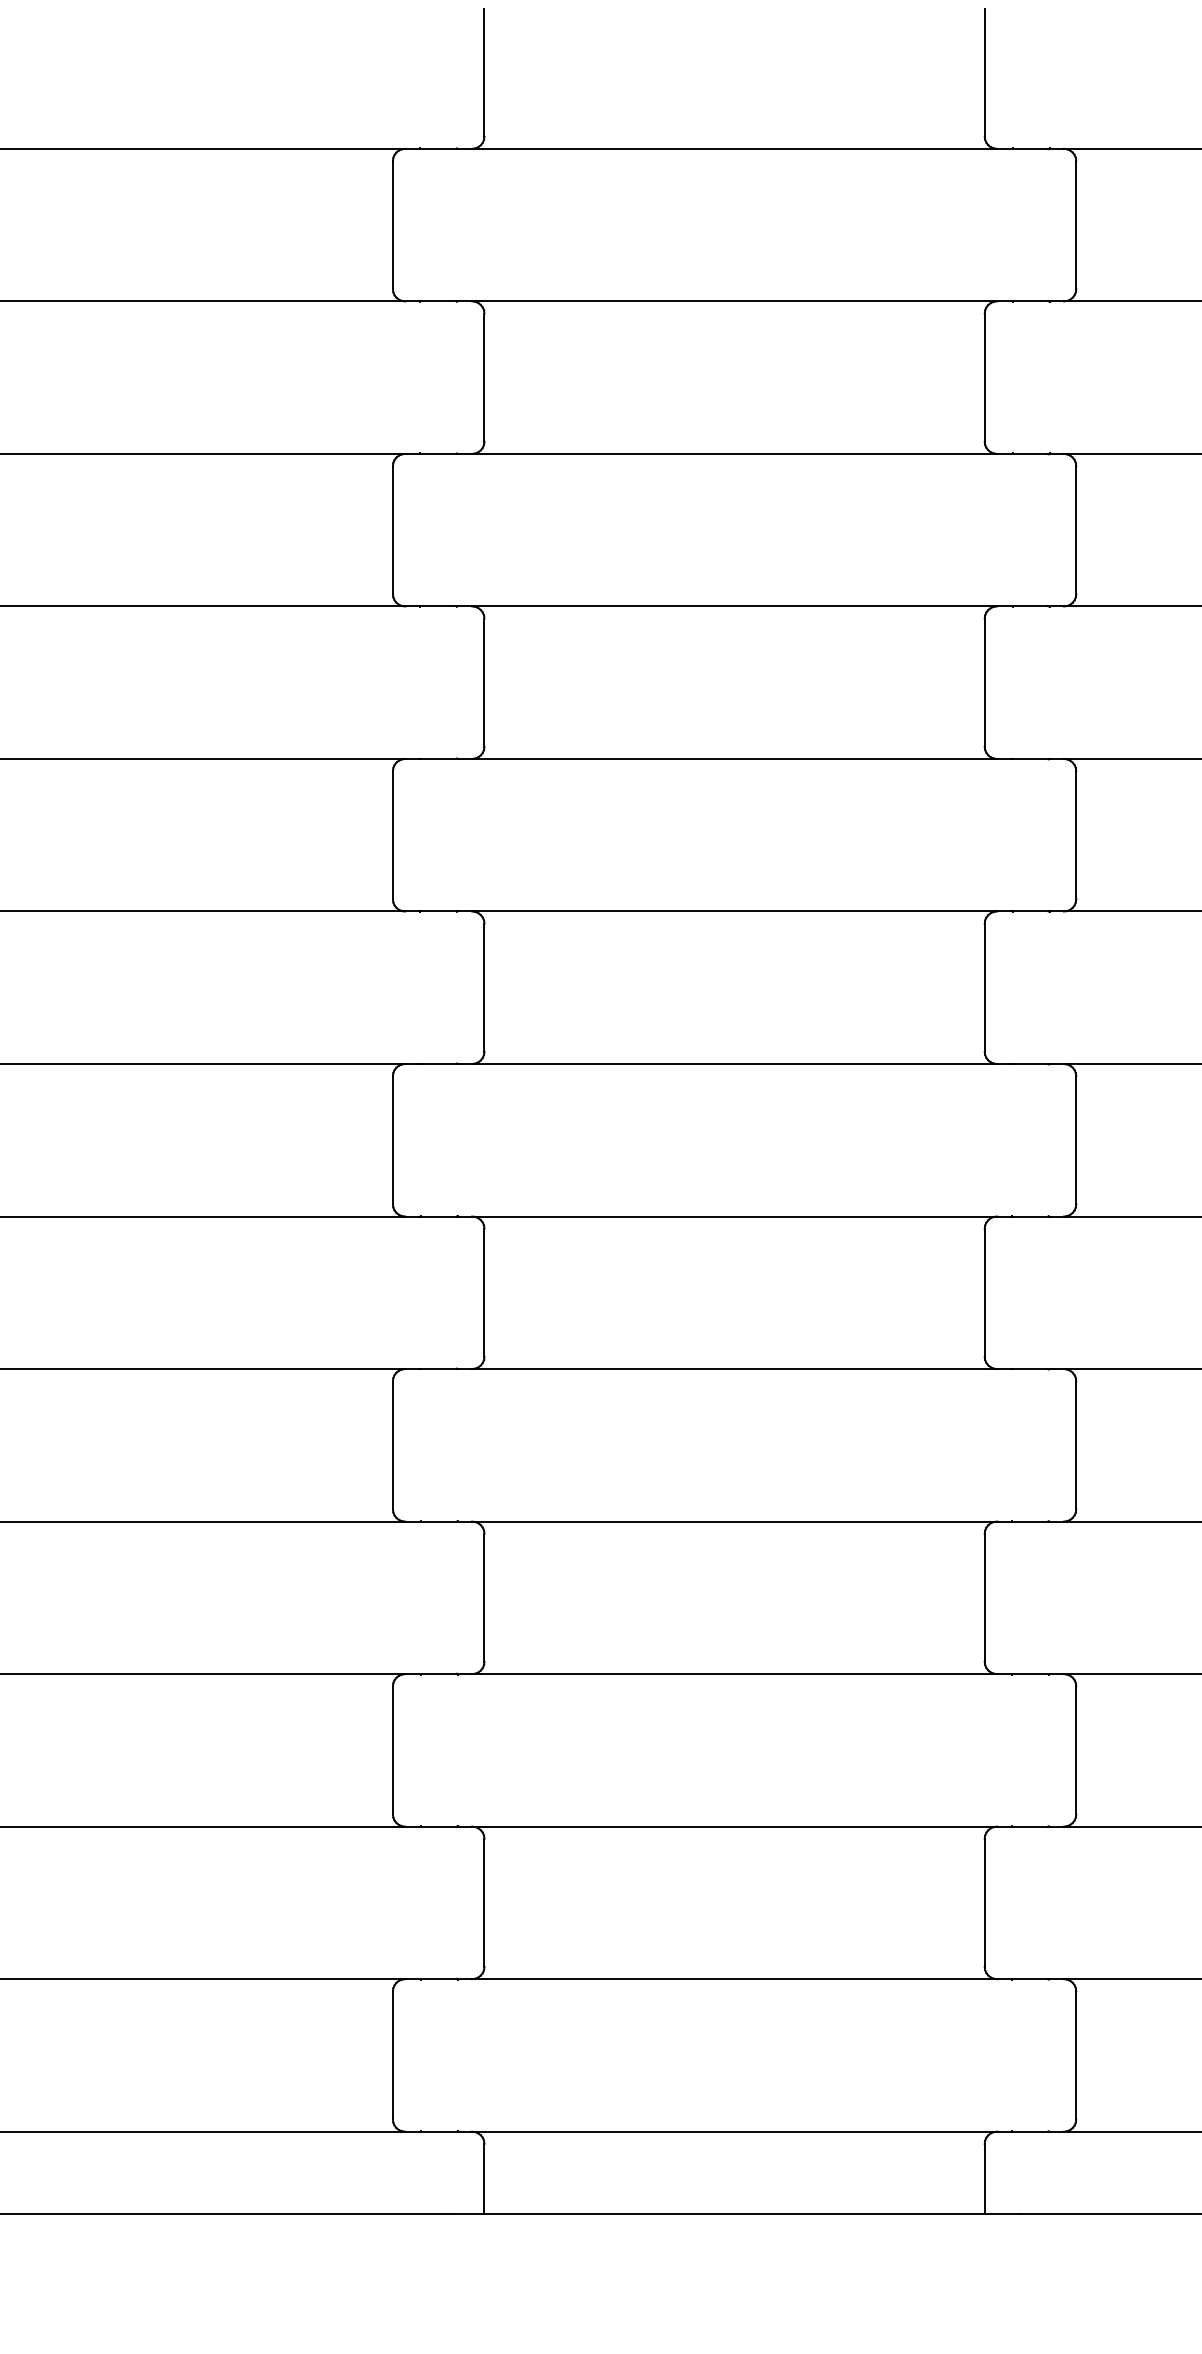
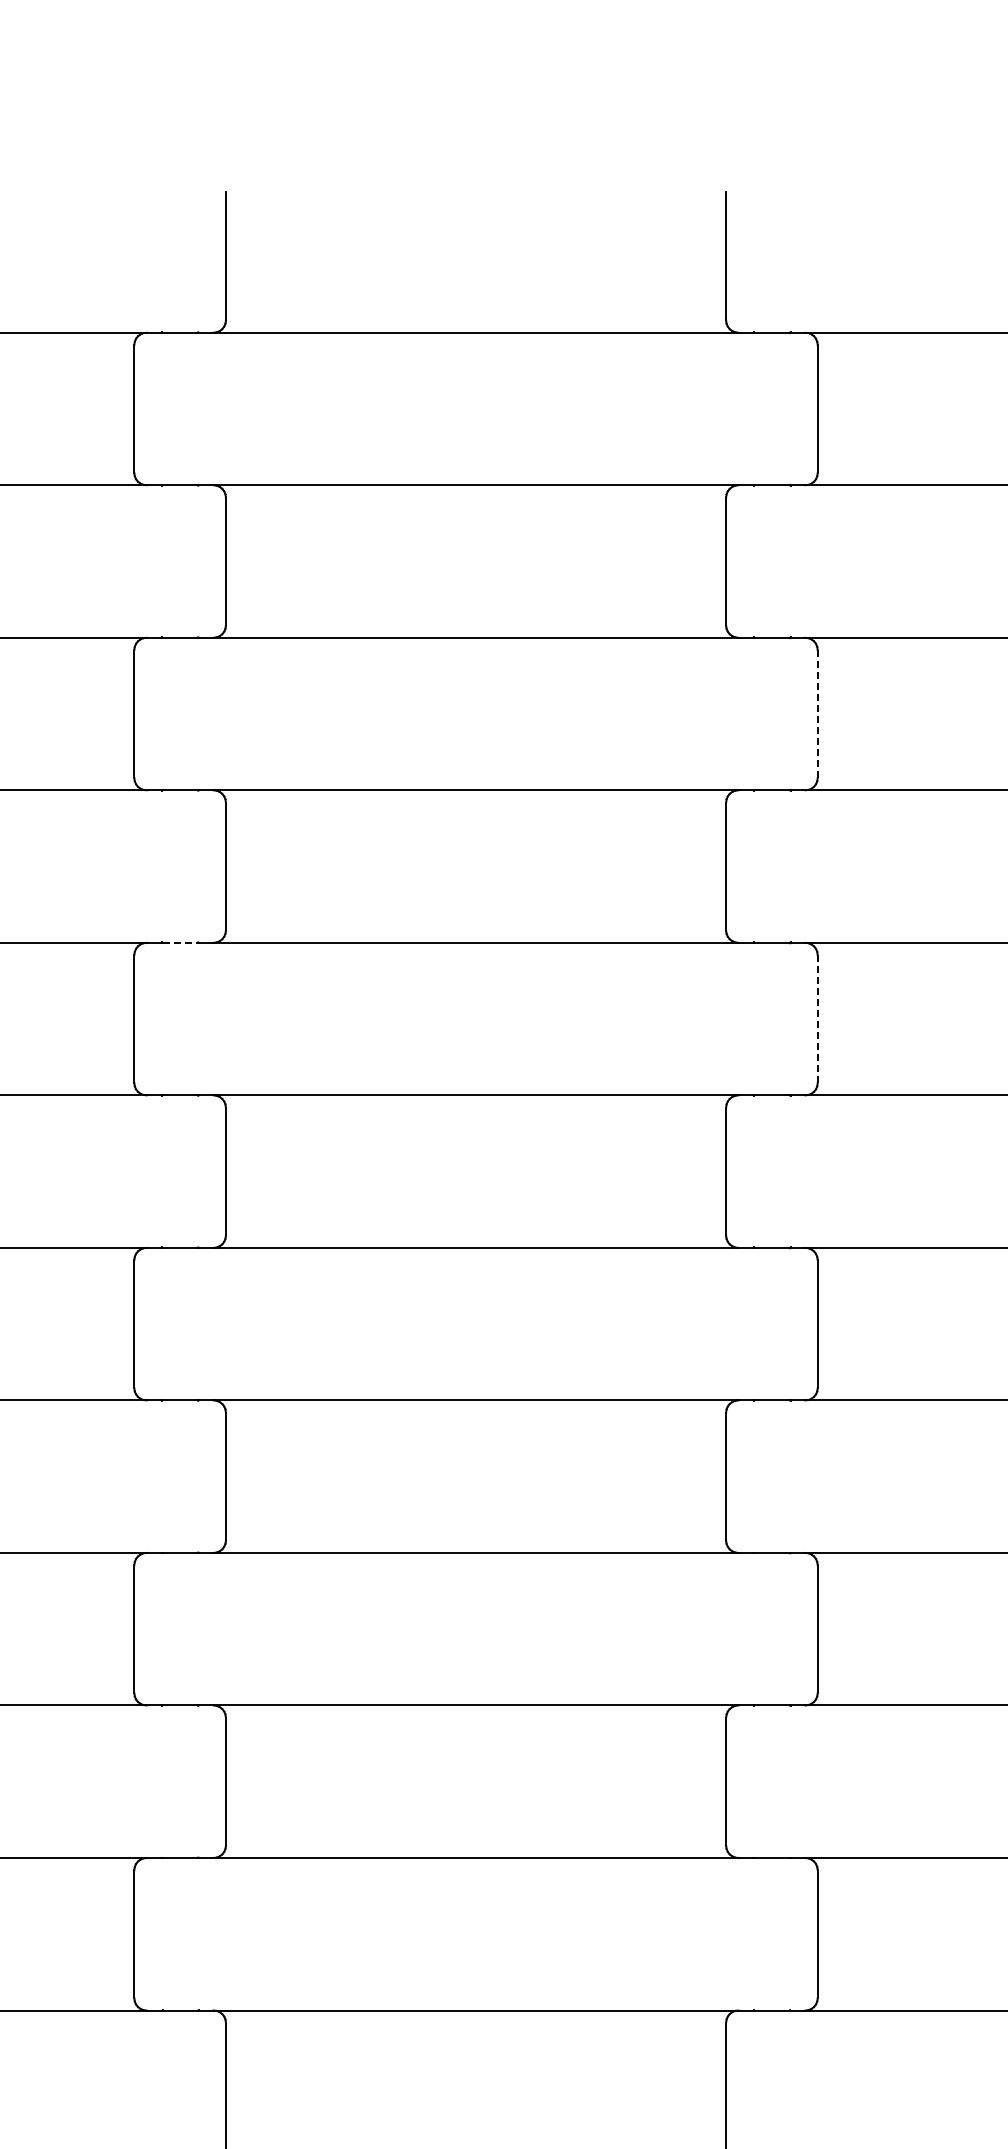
line: (1076, 529) -> (817, 713), solid -> dashed
line: (439, 758) -> (180, 942), solid -> dashed
line: (1076, 834) -> (817, 1018), solid -> dashed

